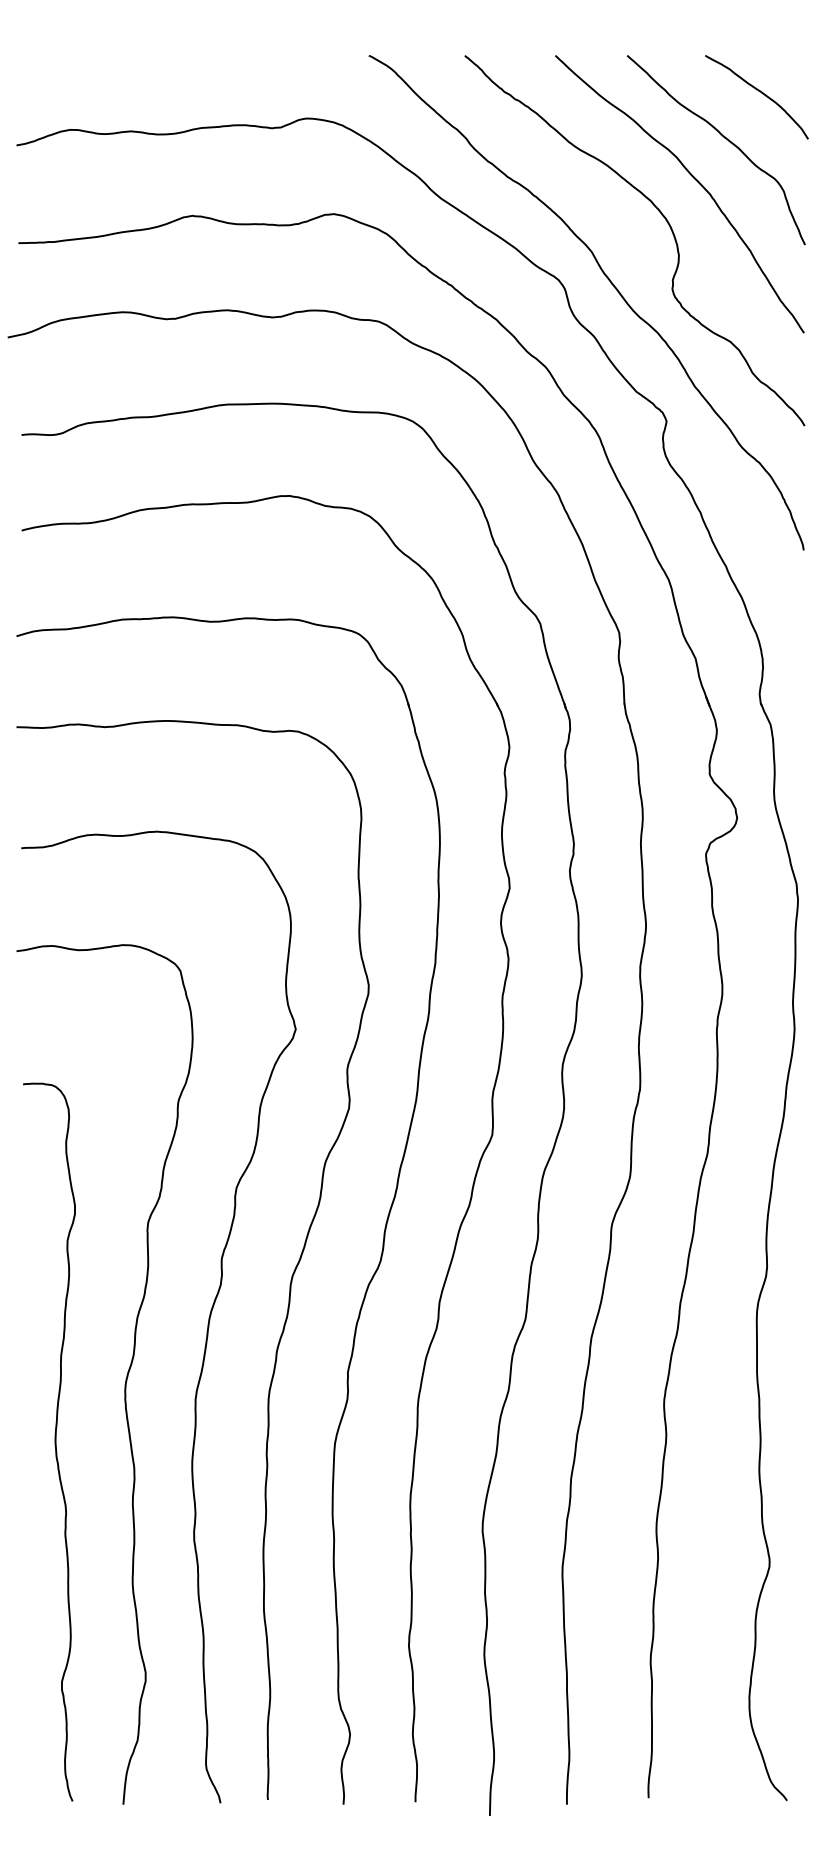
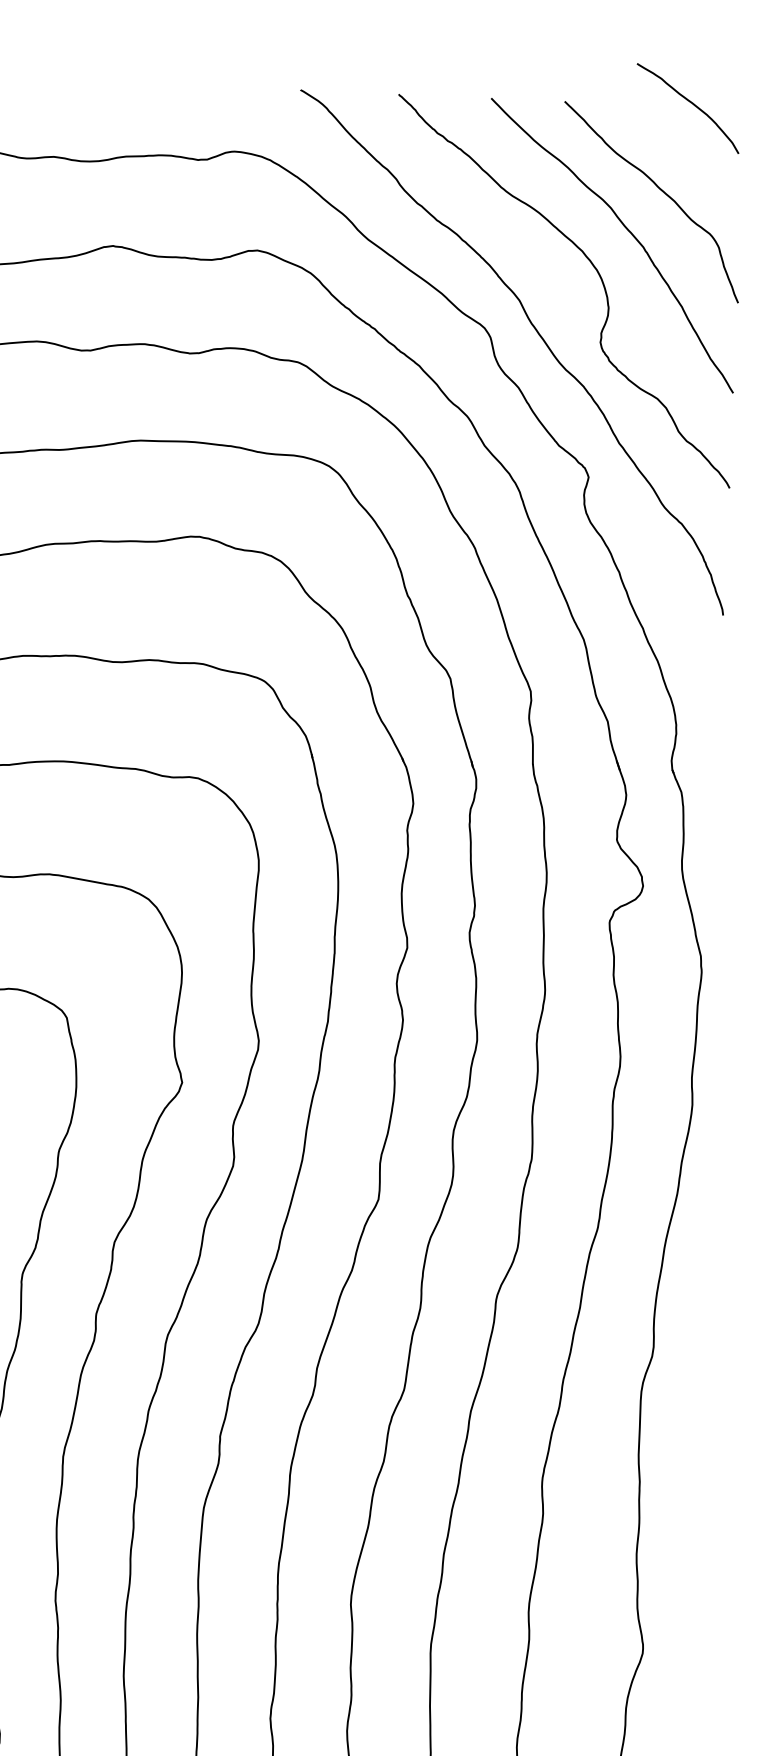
curve: (758, 91) -> (689, 102), moved

